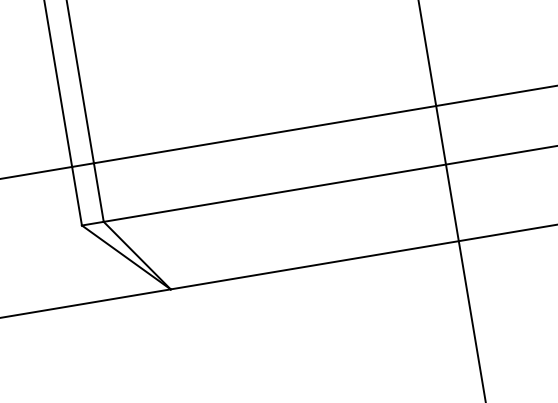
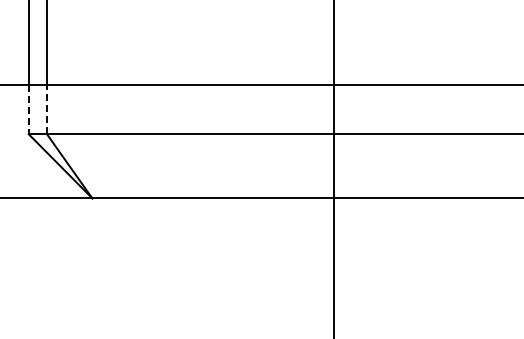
line: (98, 192) -> (46, 109), solid -> dashed
line: (76, 196) -> (28, 109), solid -> dashed

